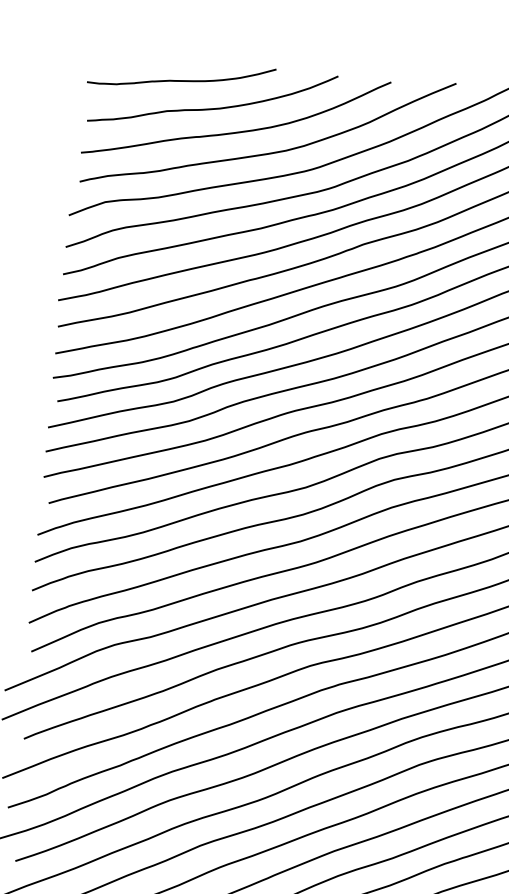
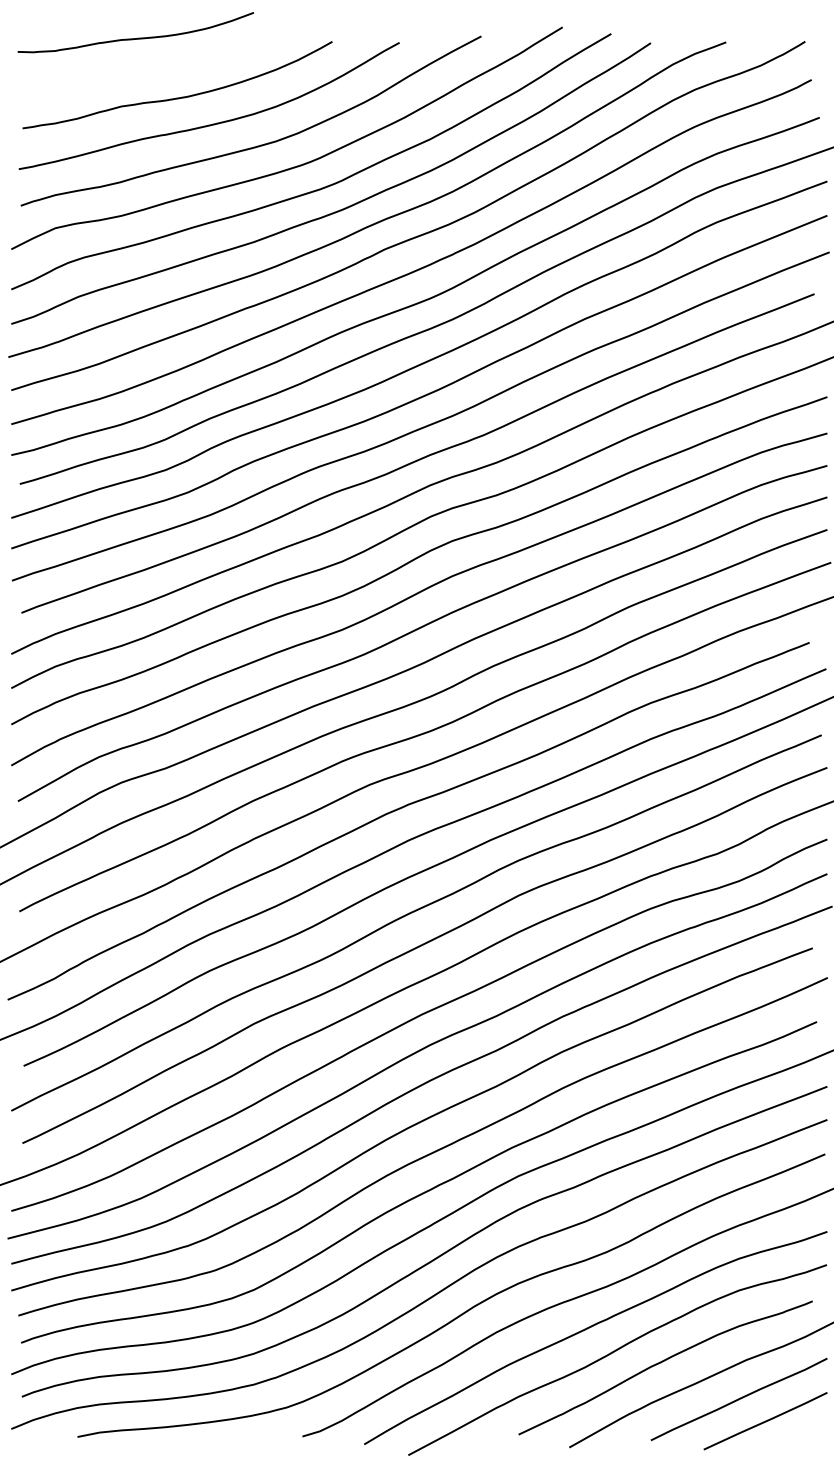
curve: (182, 80) -> (137, 37), moved

